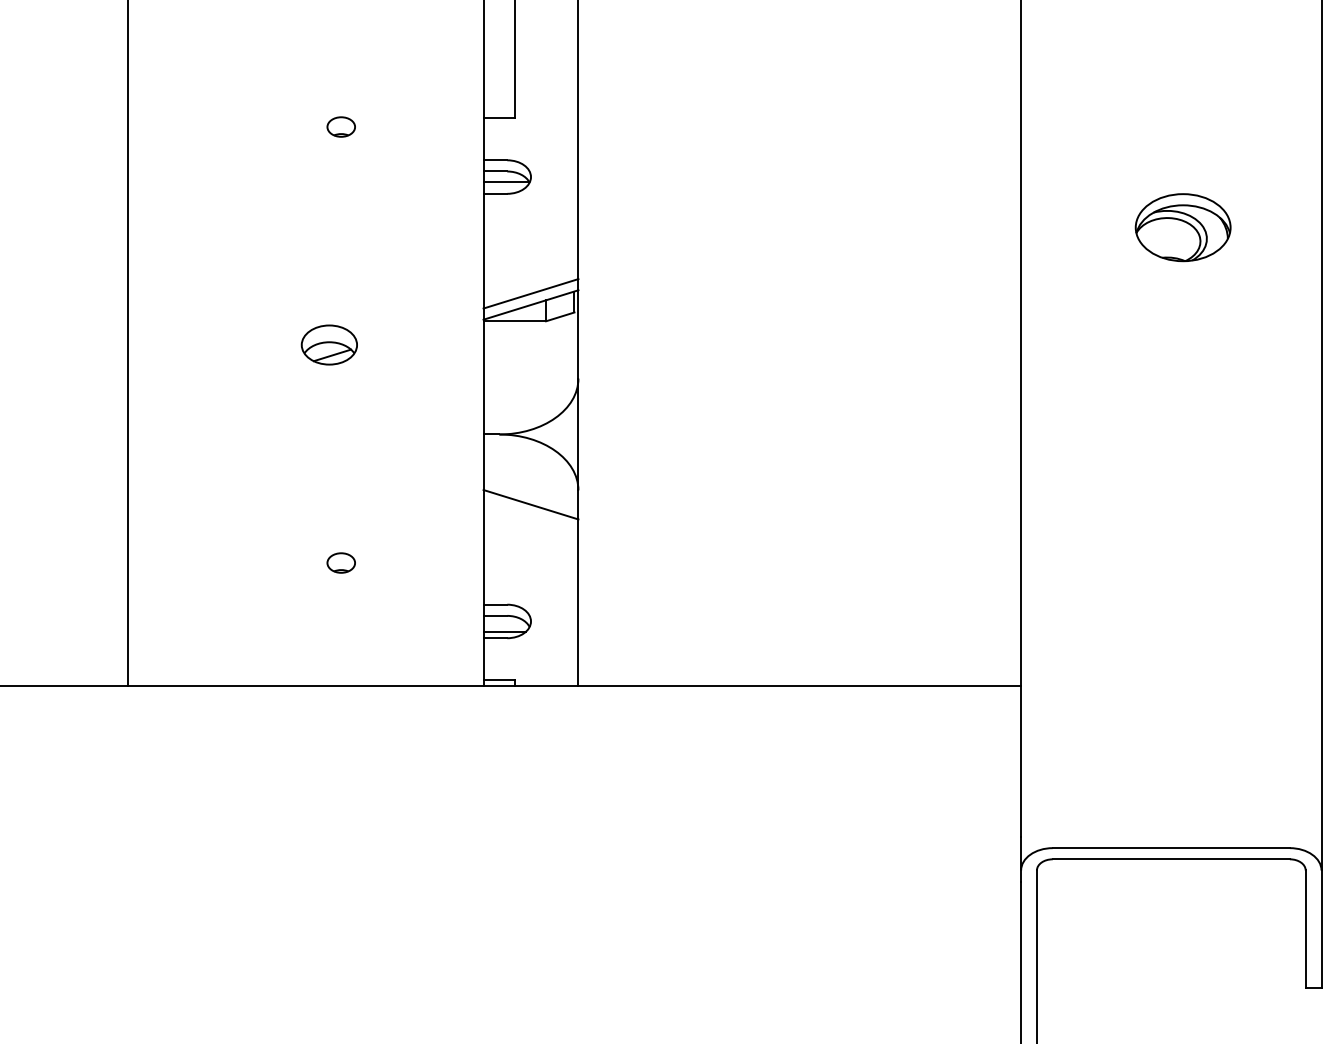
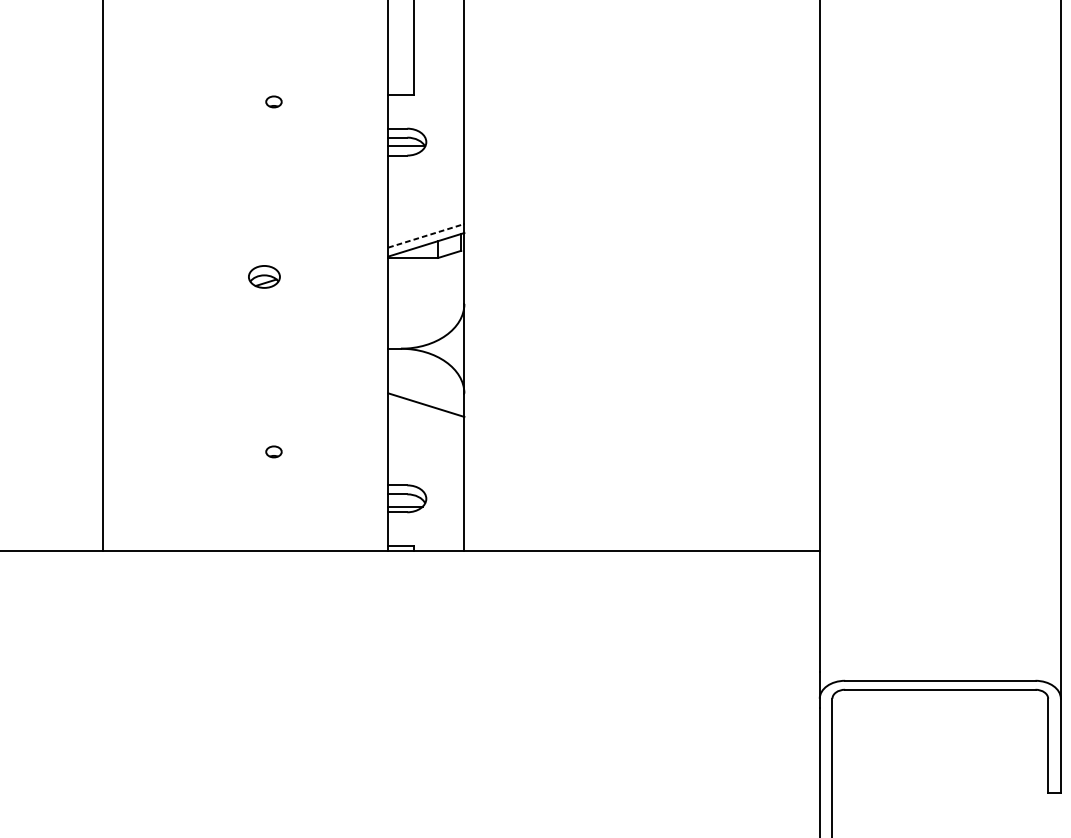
part: (340, 126) -> (273, 101), size x0.7
part: (1182, 227) -> (949, 182), removed
line: (531, 293) -> (426, 235), solid -> dashed
part: (328, 344) -> (263, 276), size x0.7
part: (340, 562) -> (273, 451), size x0.7

